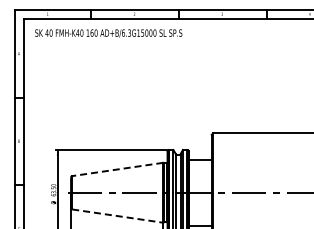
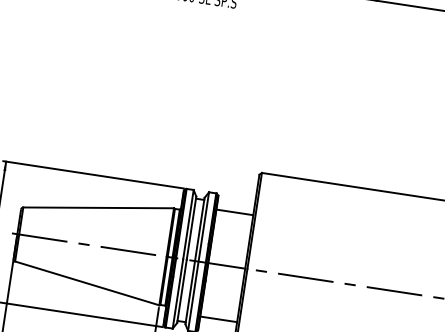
line: (117, 169) -> (98, 207), dashed -> solid
line: (117, 216) -> (86, 283), dashed -> solid

